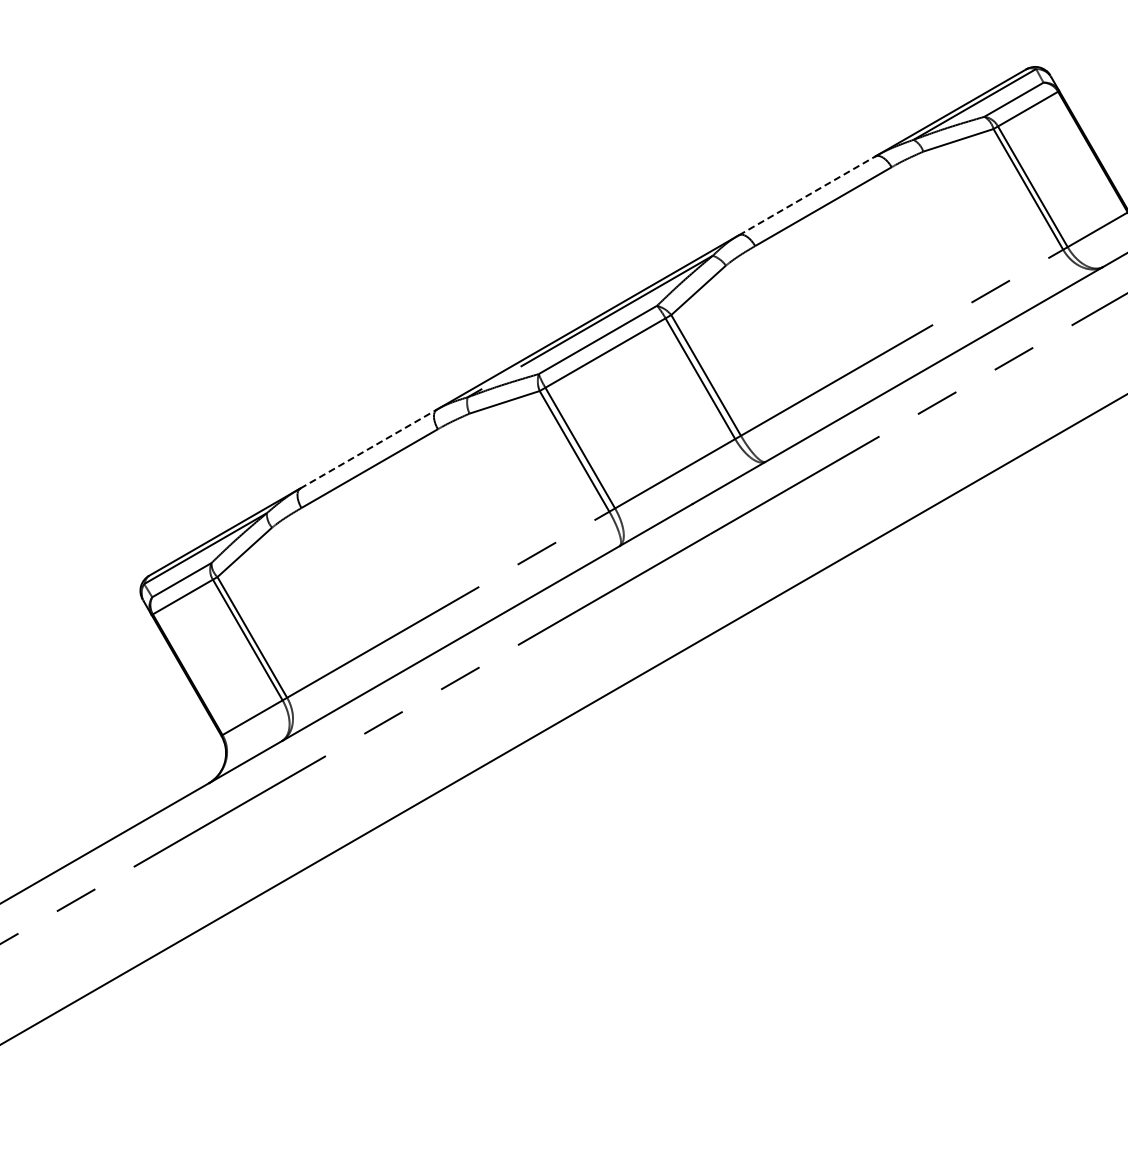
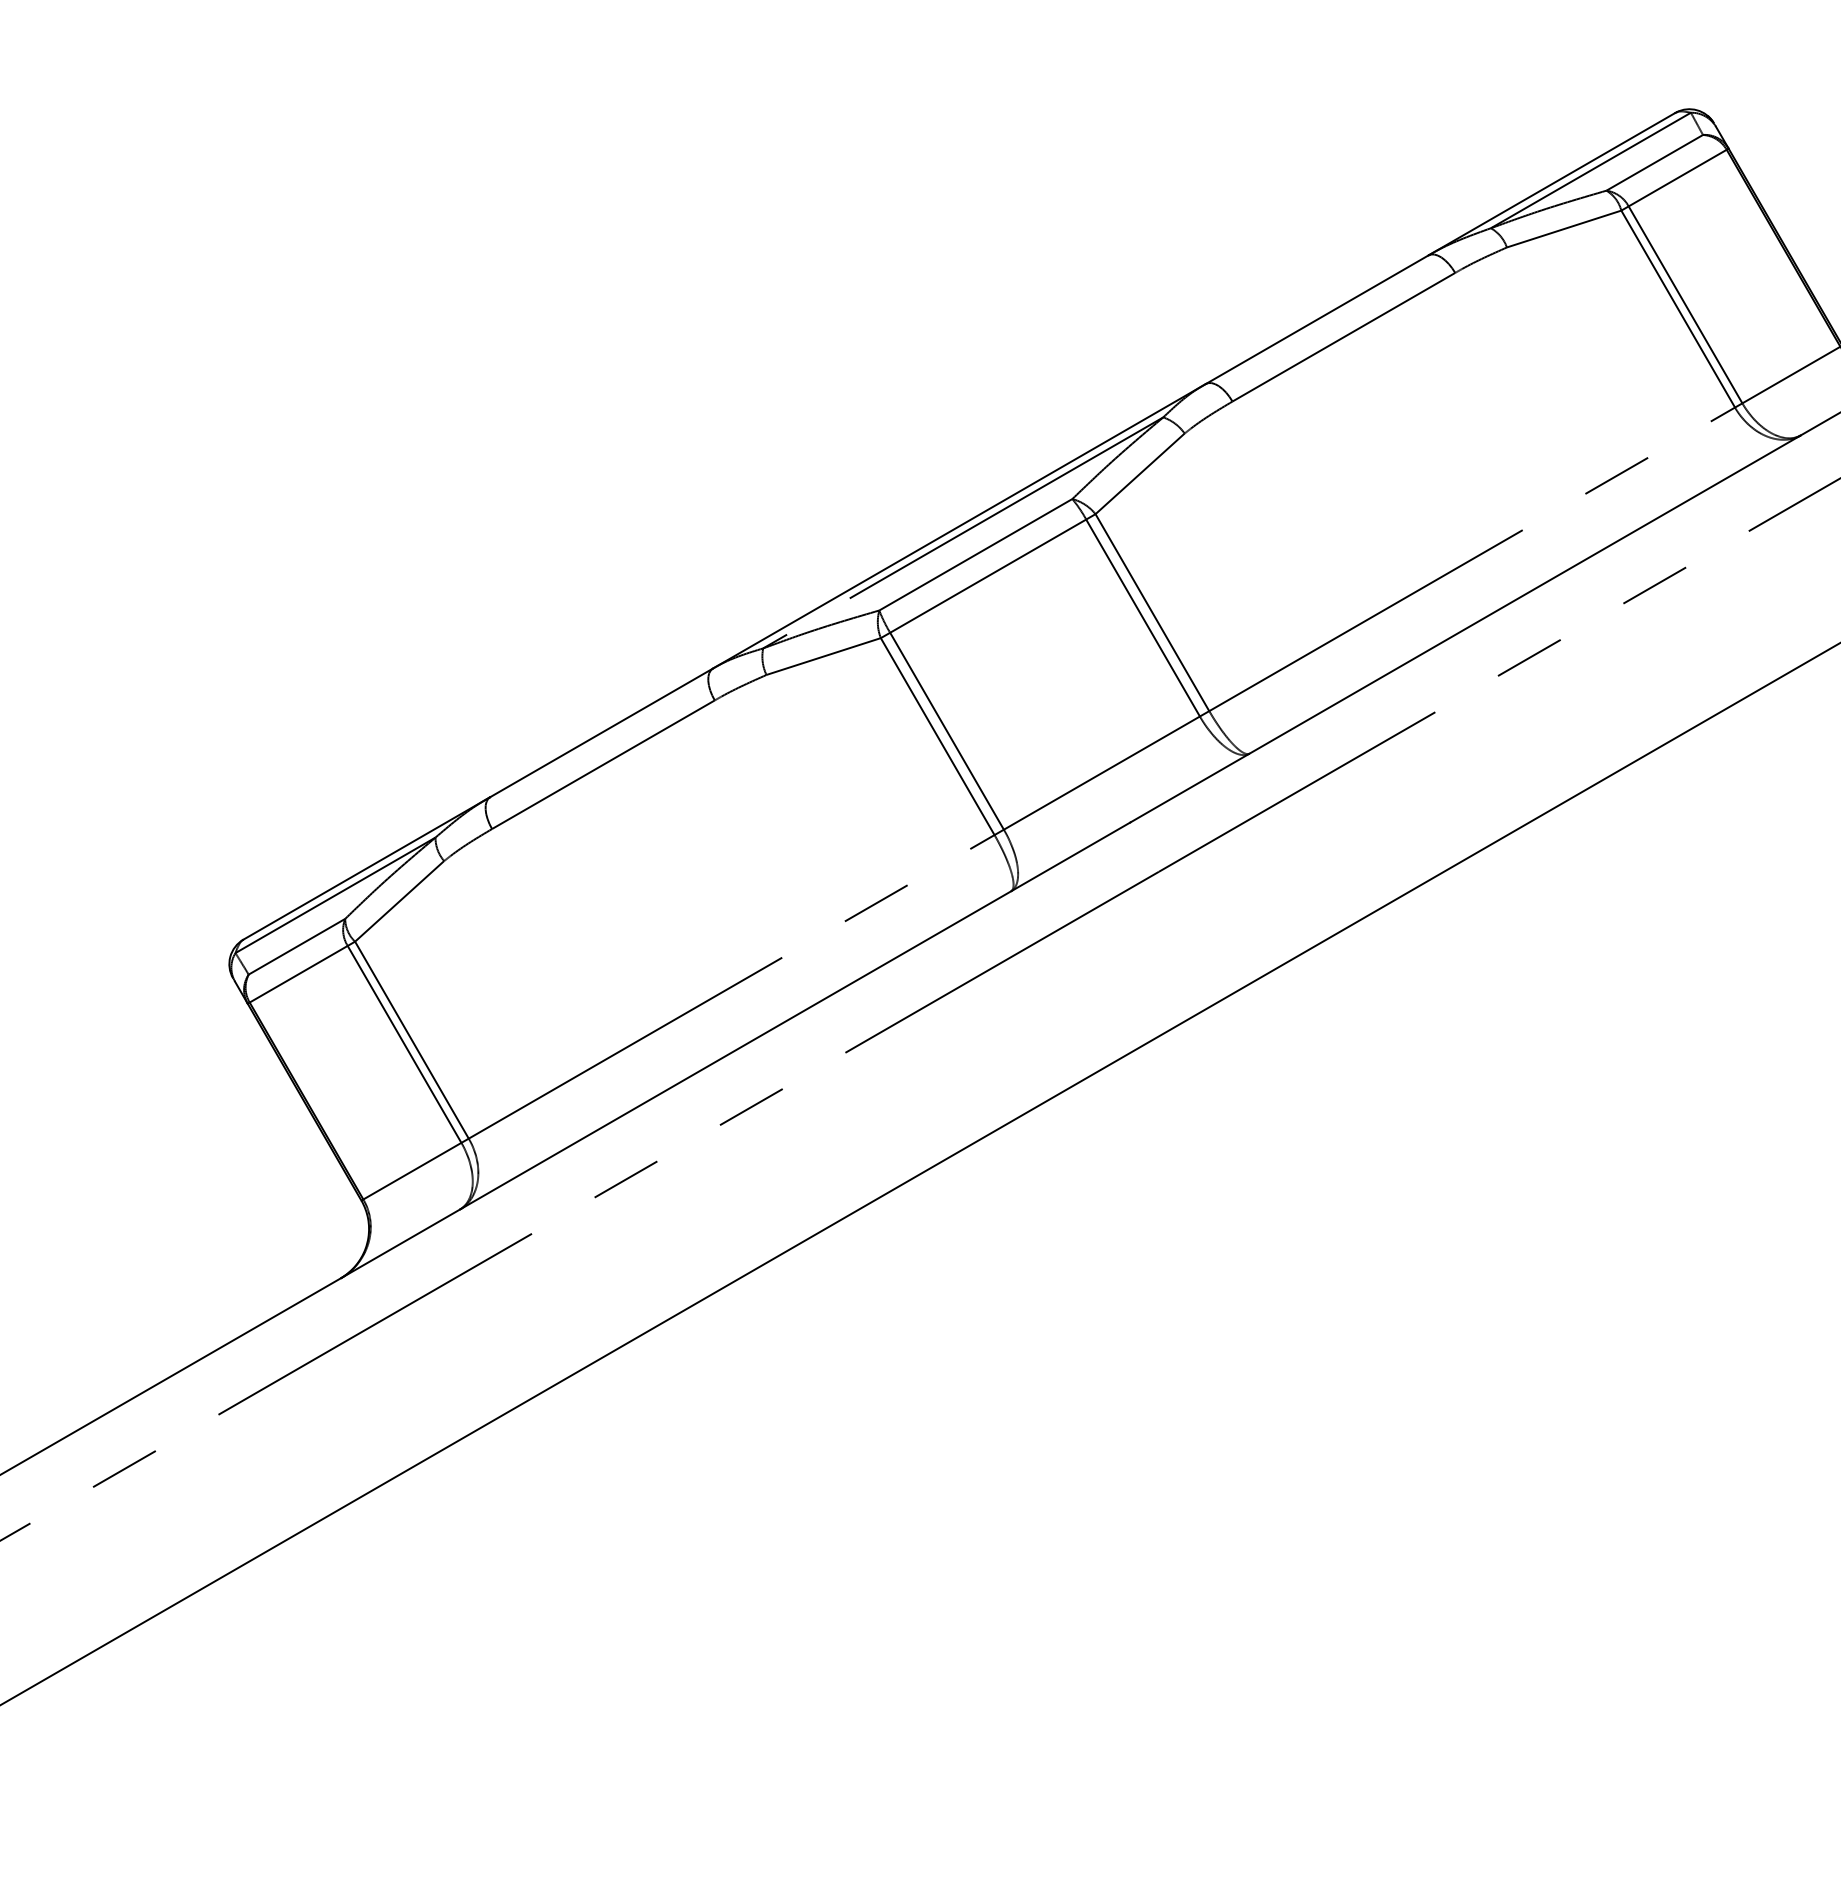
line: (807, 195) -> (1317, 319), dashed -> solid
line: (368, 449) -> (601, 733), dashed -> solid

